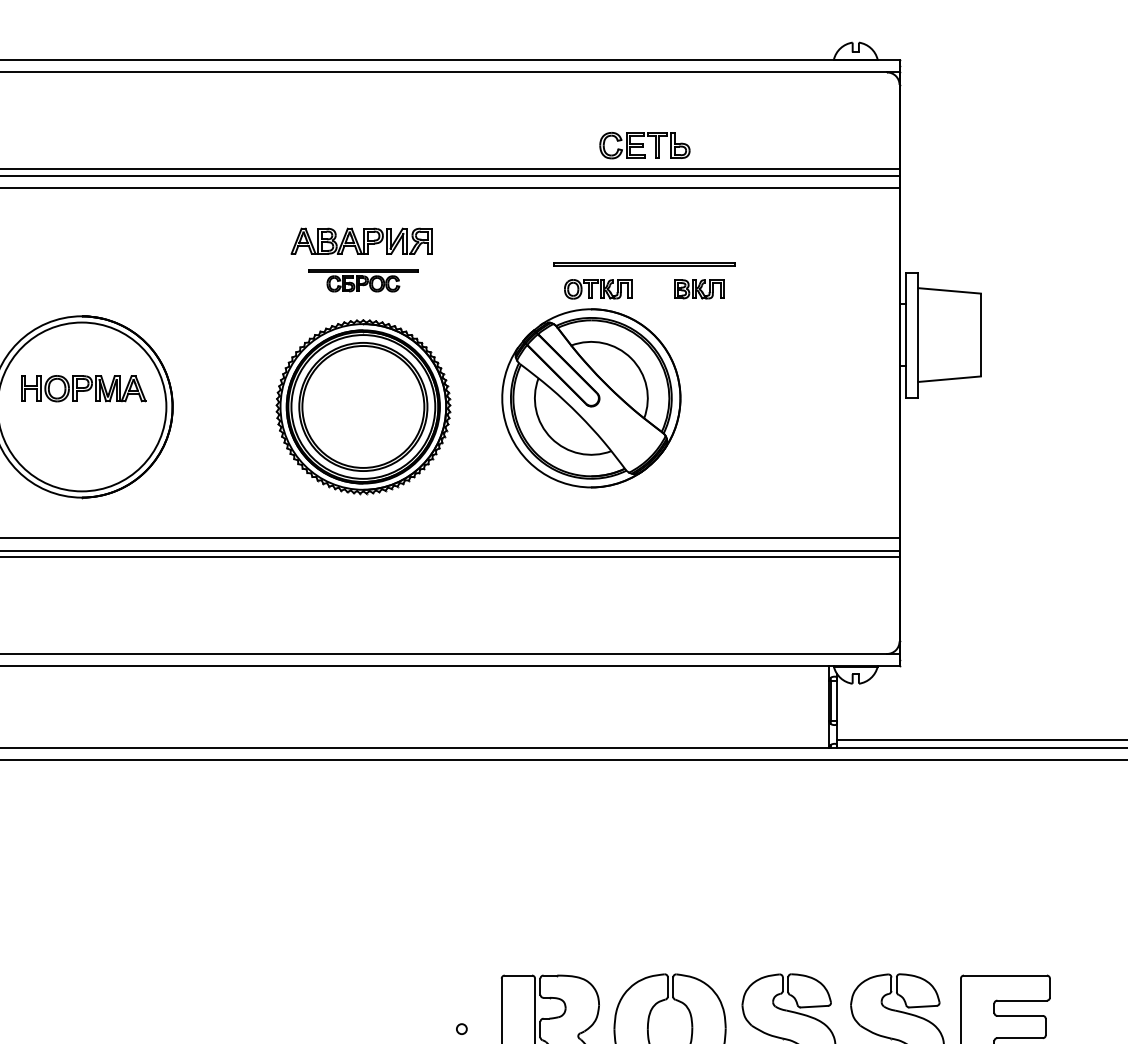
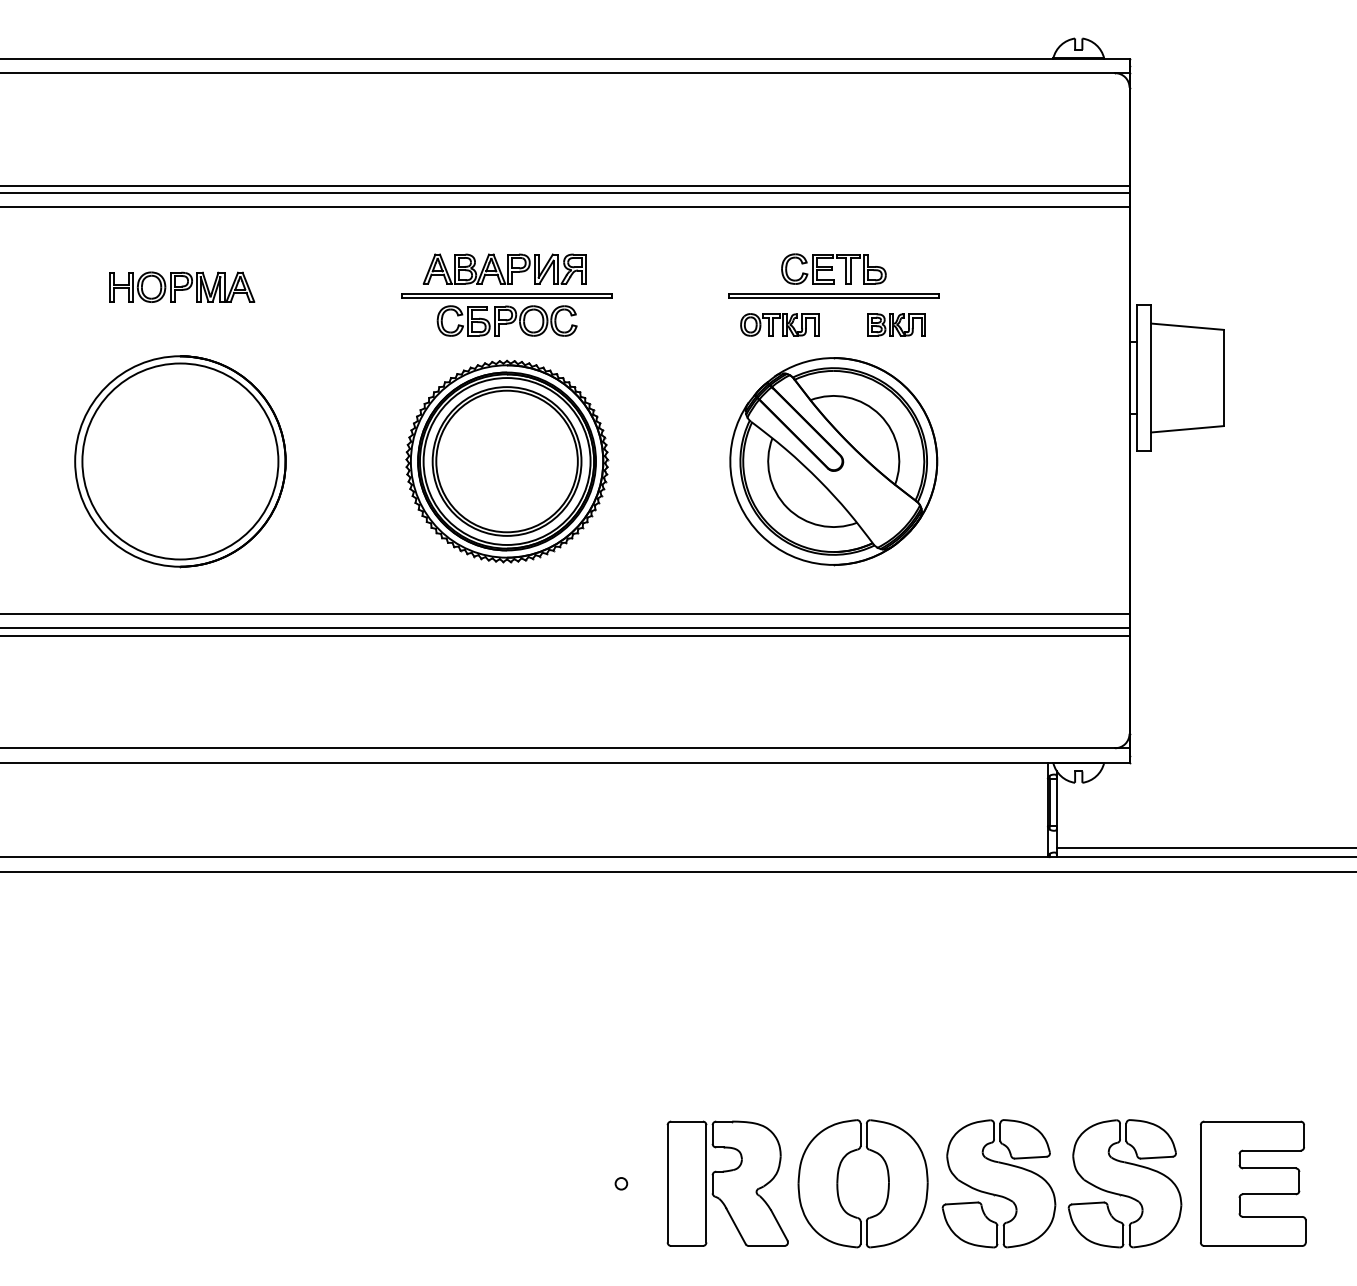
part: (644, 145) -> (833, 268), moved
part: (362, 280) -> (506, 314), size x1.67
part: (83, 388) -> (182, 286), moved
part: (591, 398) -> (833, 461), moved

